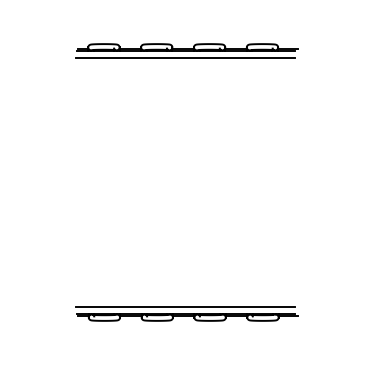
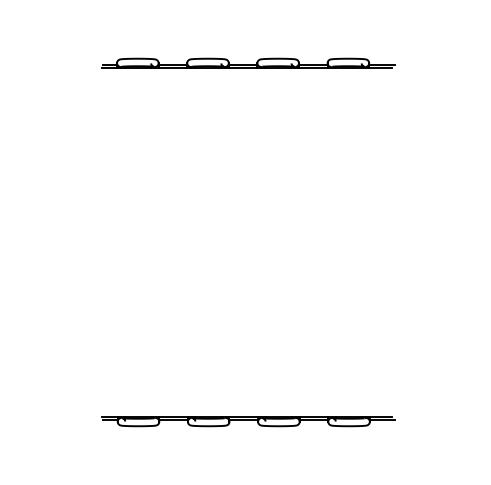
line: (185, 57) -> (246, 76), removed
line: (185, 307) -> (246, 408), removed

